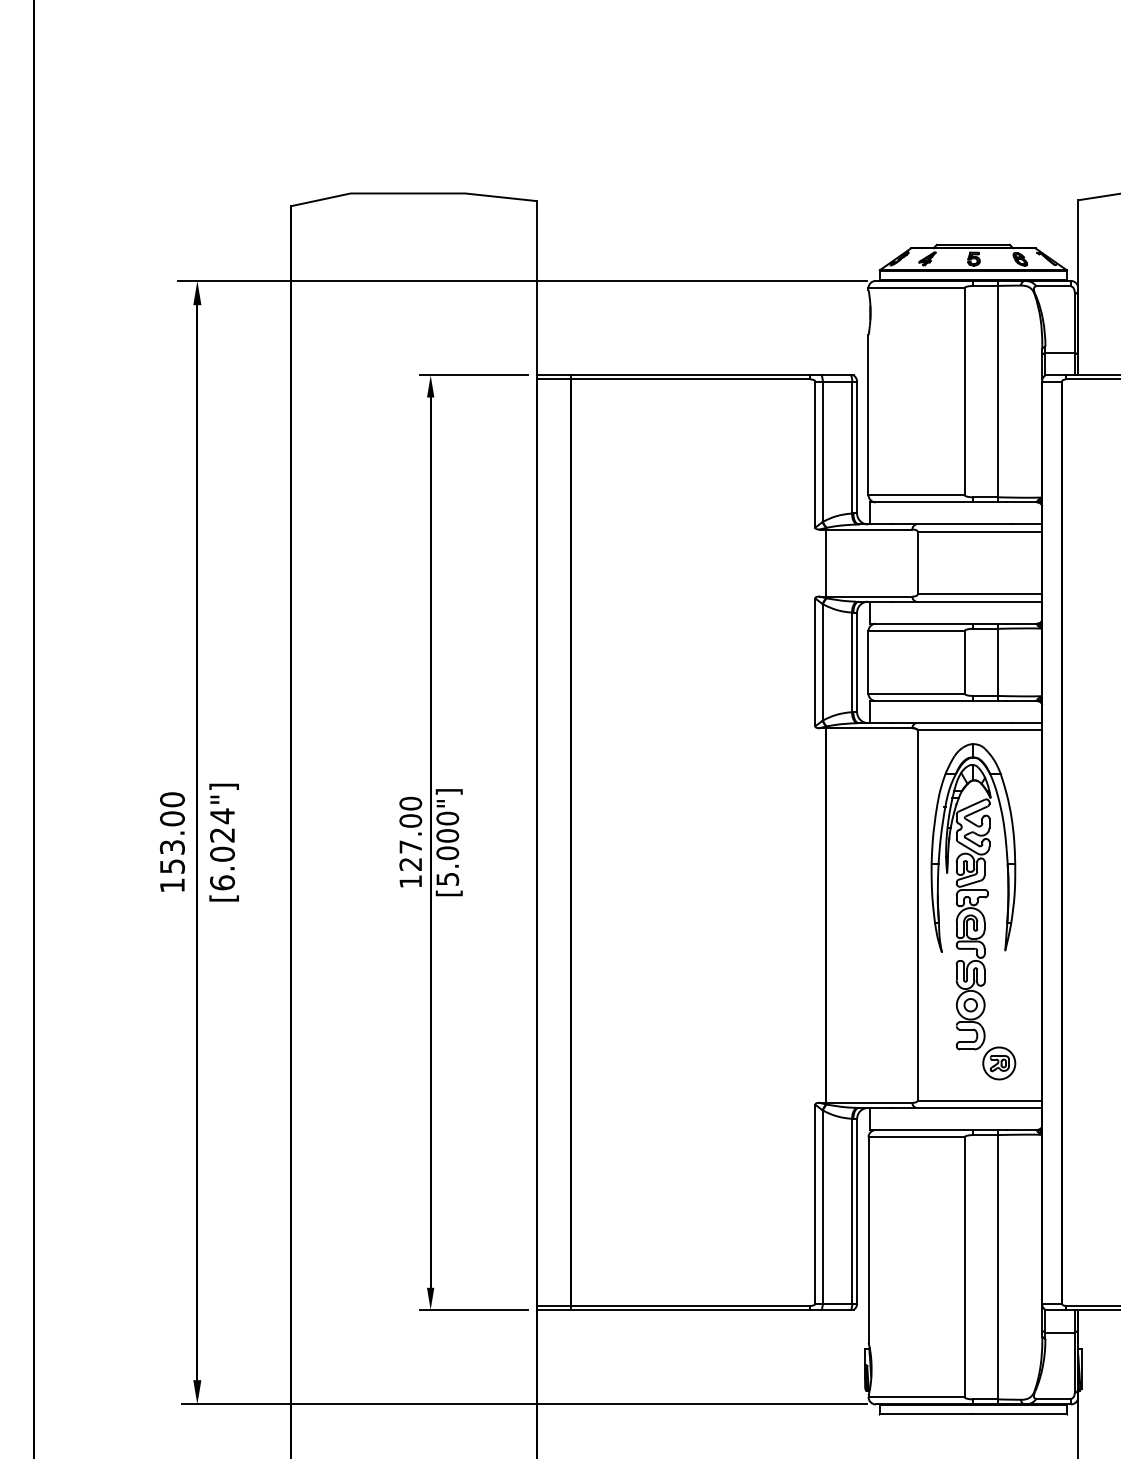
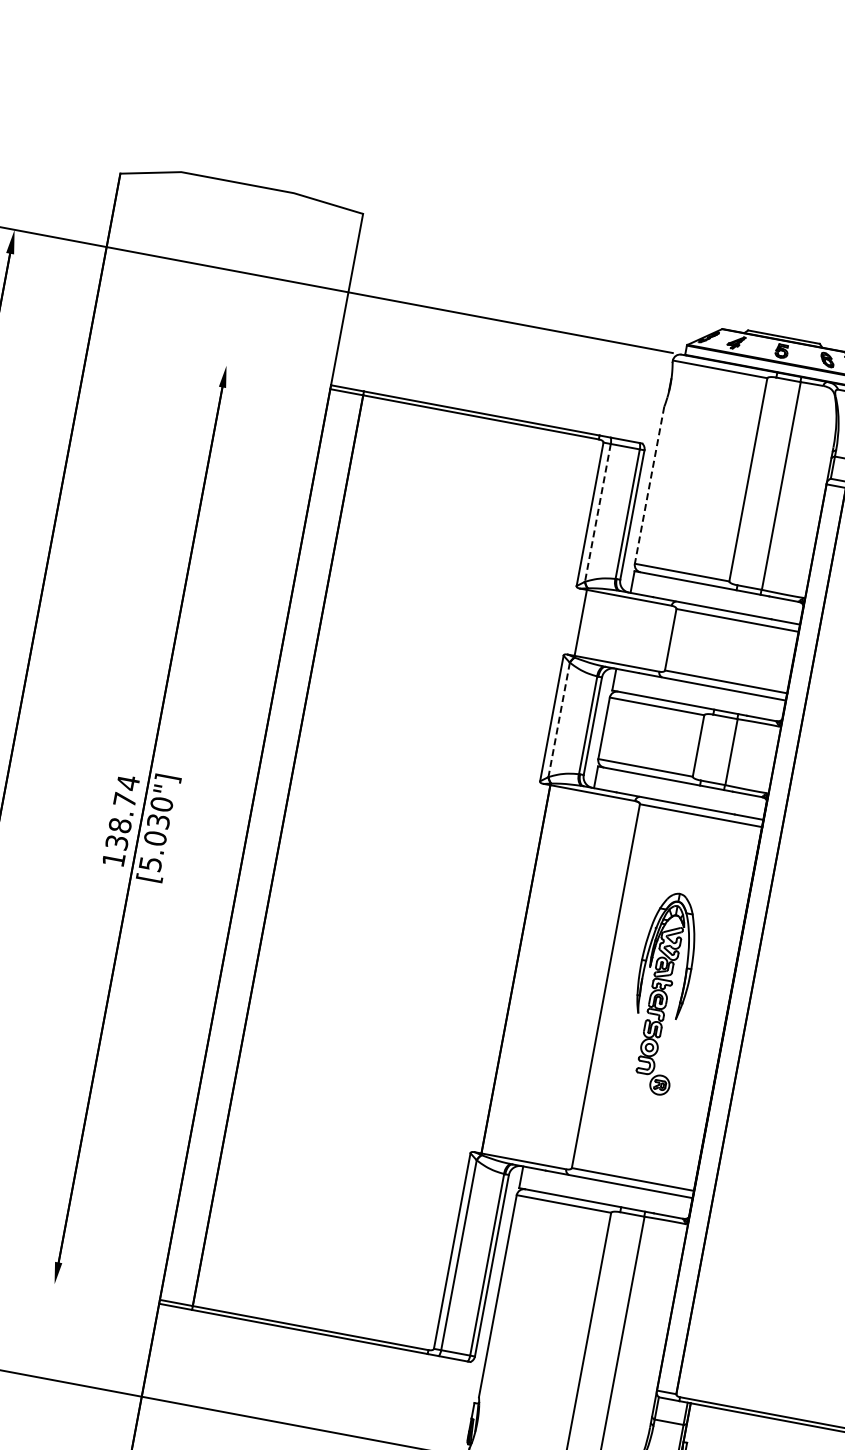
line: (473, 375) -> (268, 373), removed
line: (868, 415) -> (649, 485), solid -> dashed
line: (822, 452) -> (597, 513), solid -> dashed
line: (822, 662) -> (558, 719), solid -> dashed
text: (410, 833) -> (122, 812), 127.00 -> 138.74
text: (447, 835) -> (158, 821), [5.000"] -> [5.030"]
part: (973, 911) -> (661, 992), size x0.6
line: (473, 1309) -> (96, 1291), removed

